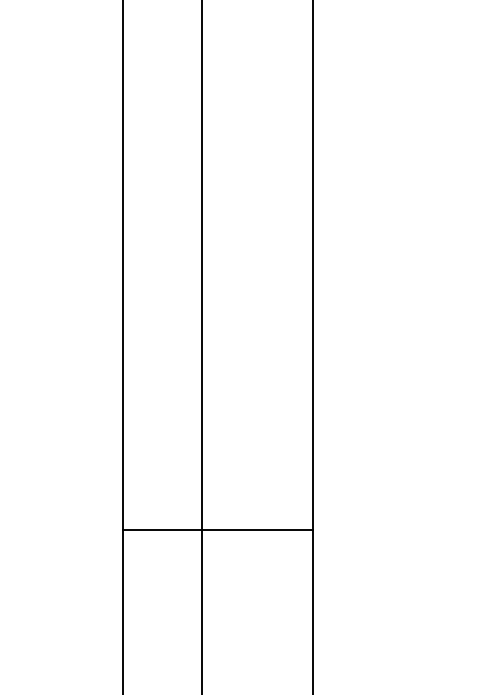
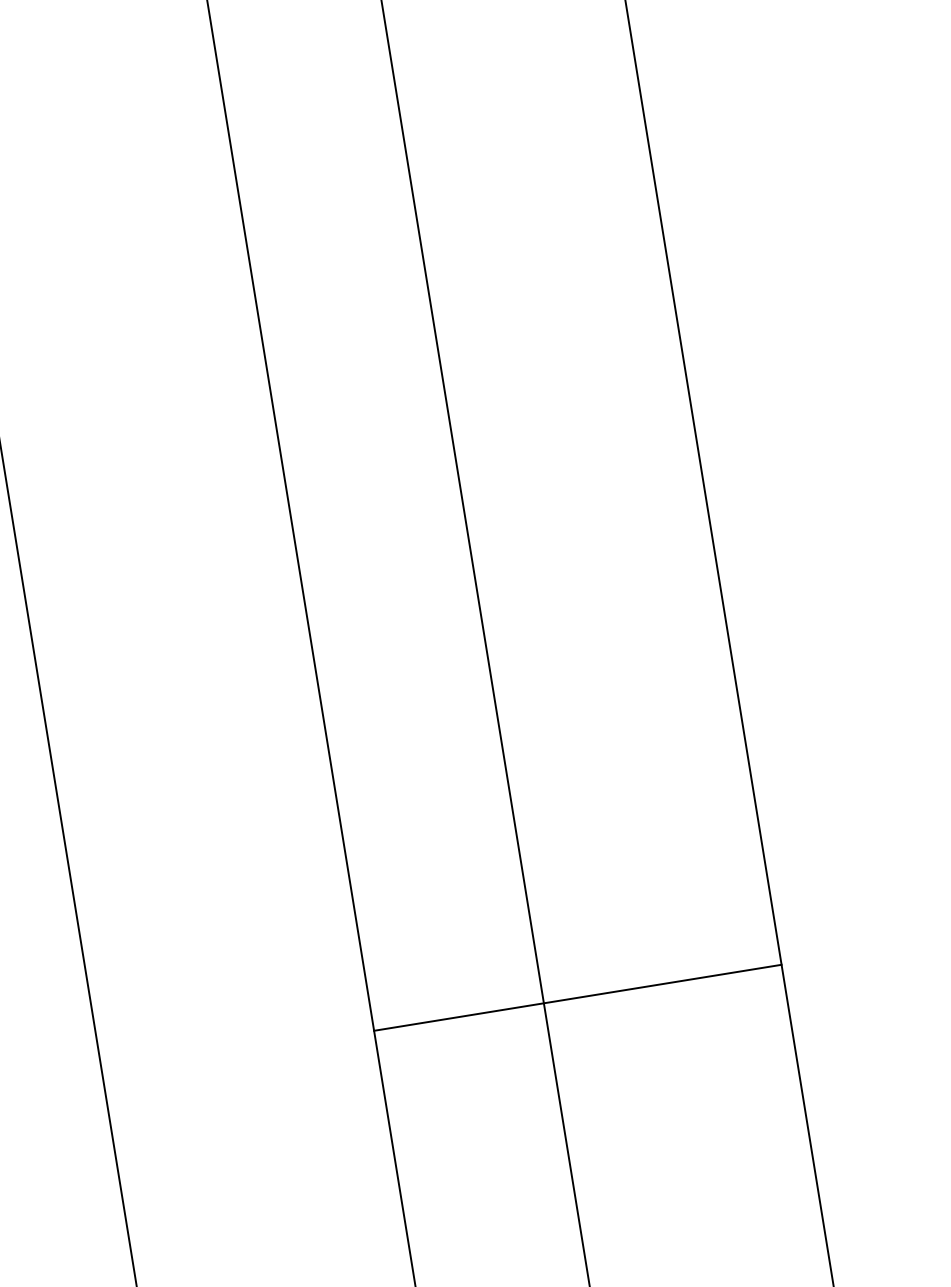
line: (217, 529) -> (576, 997), moved

